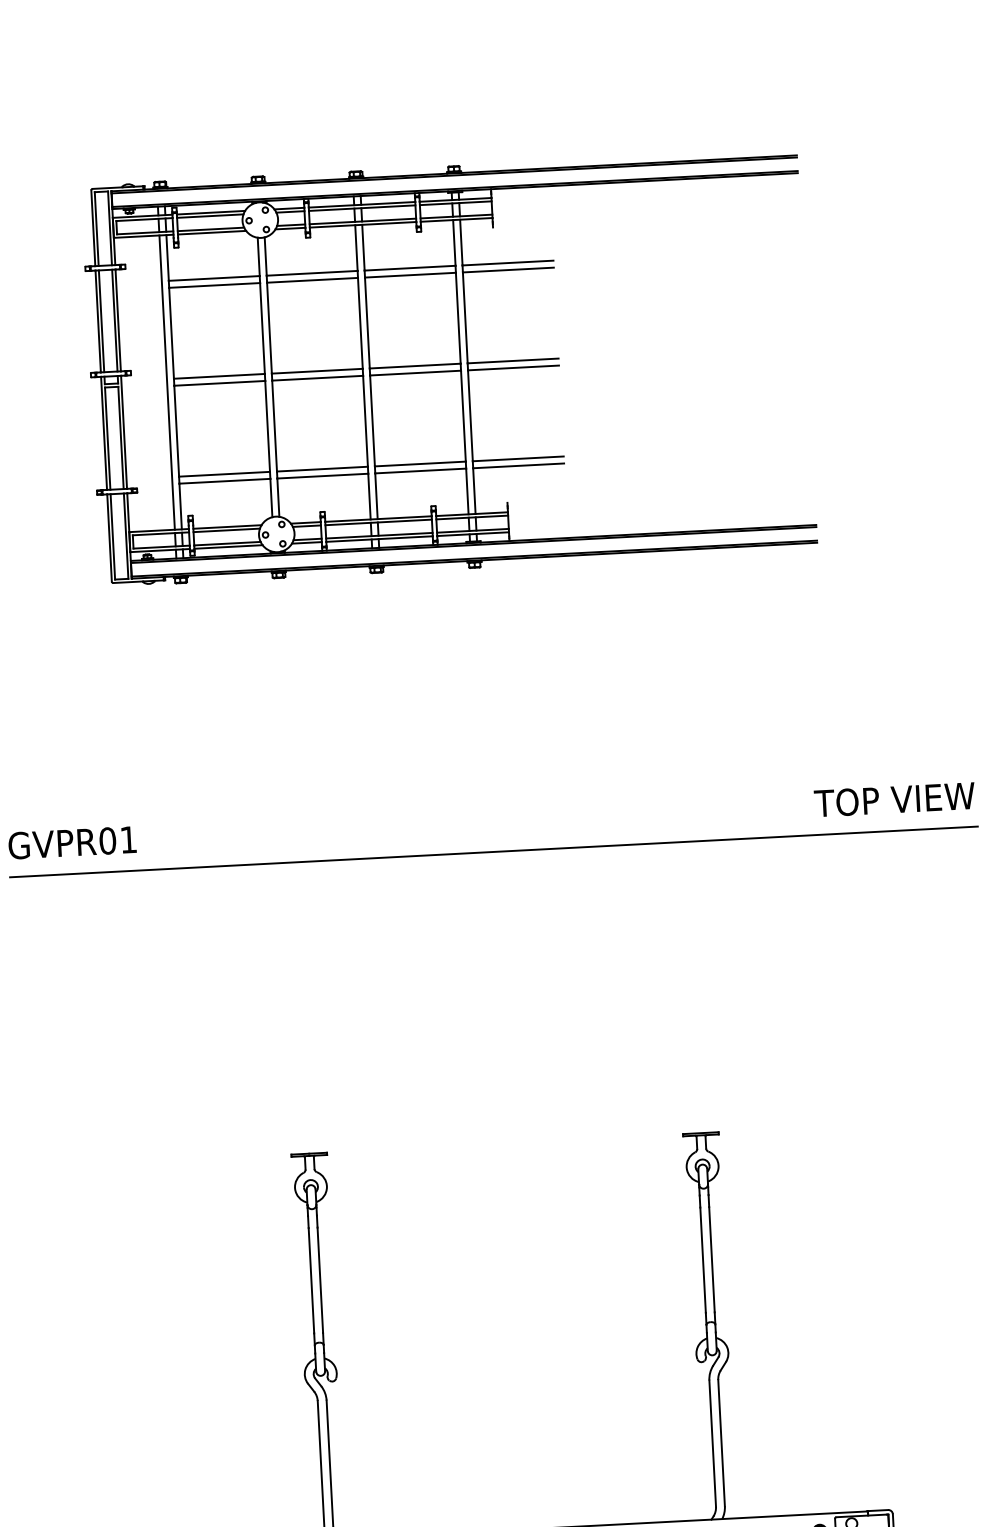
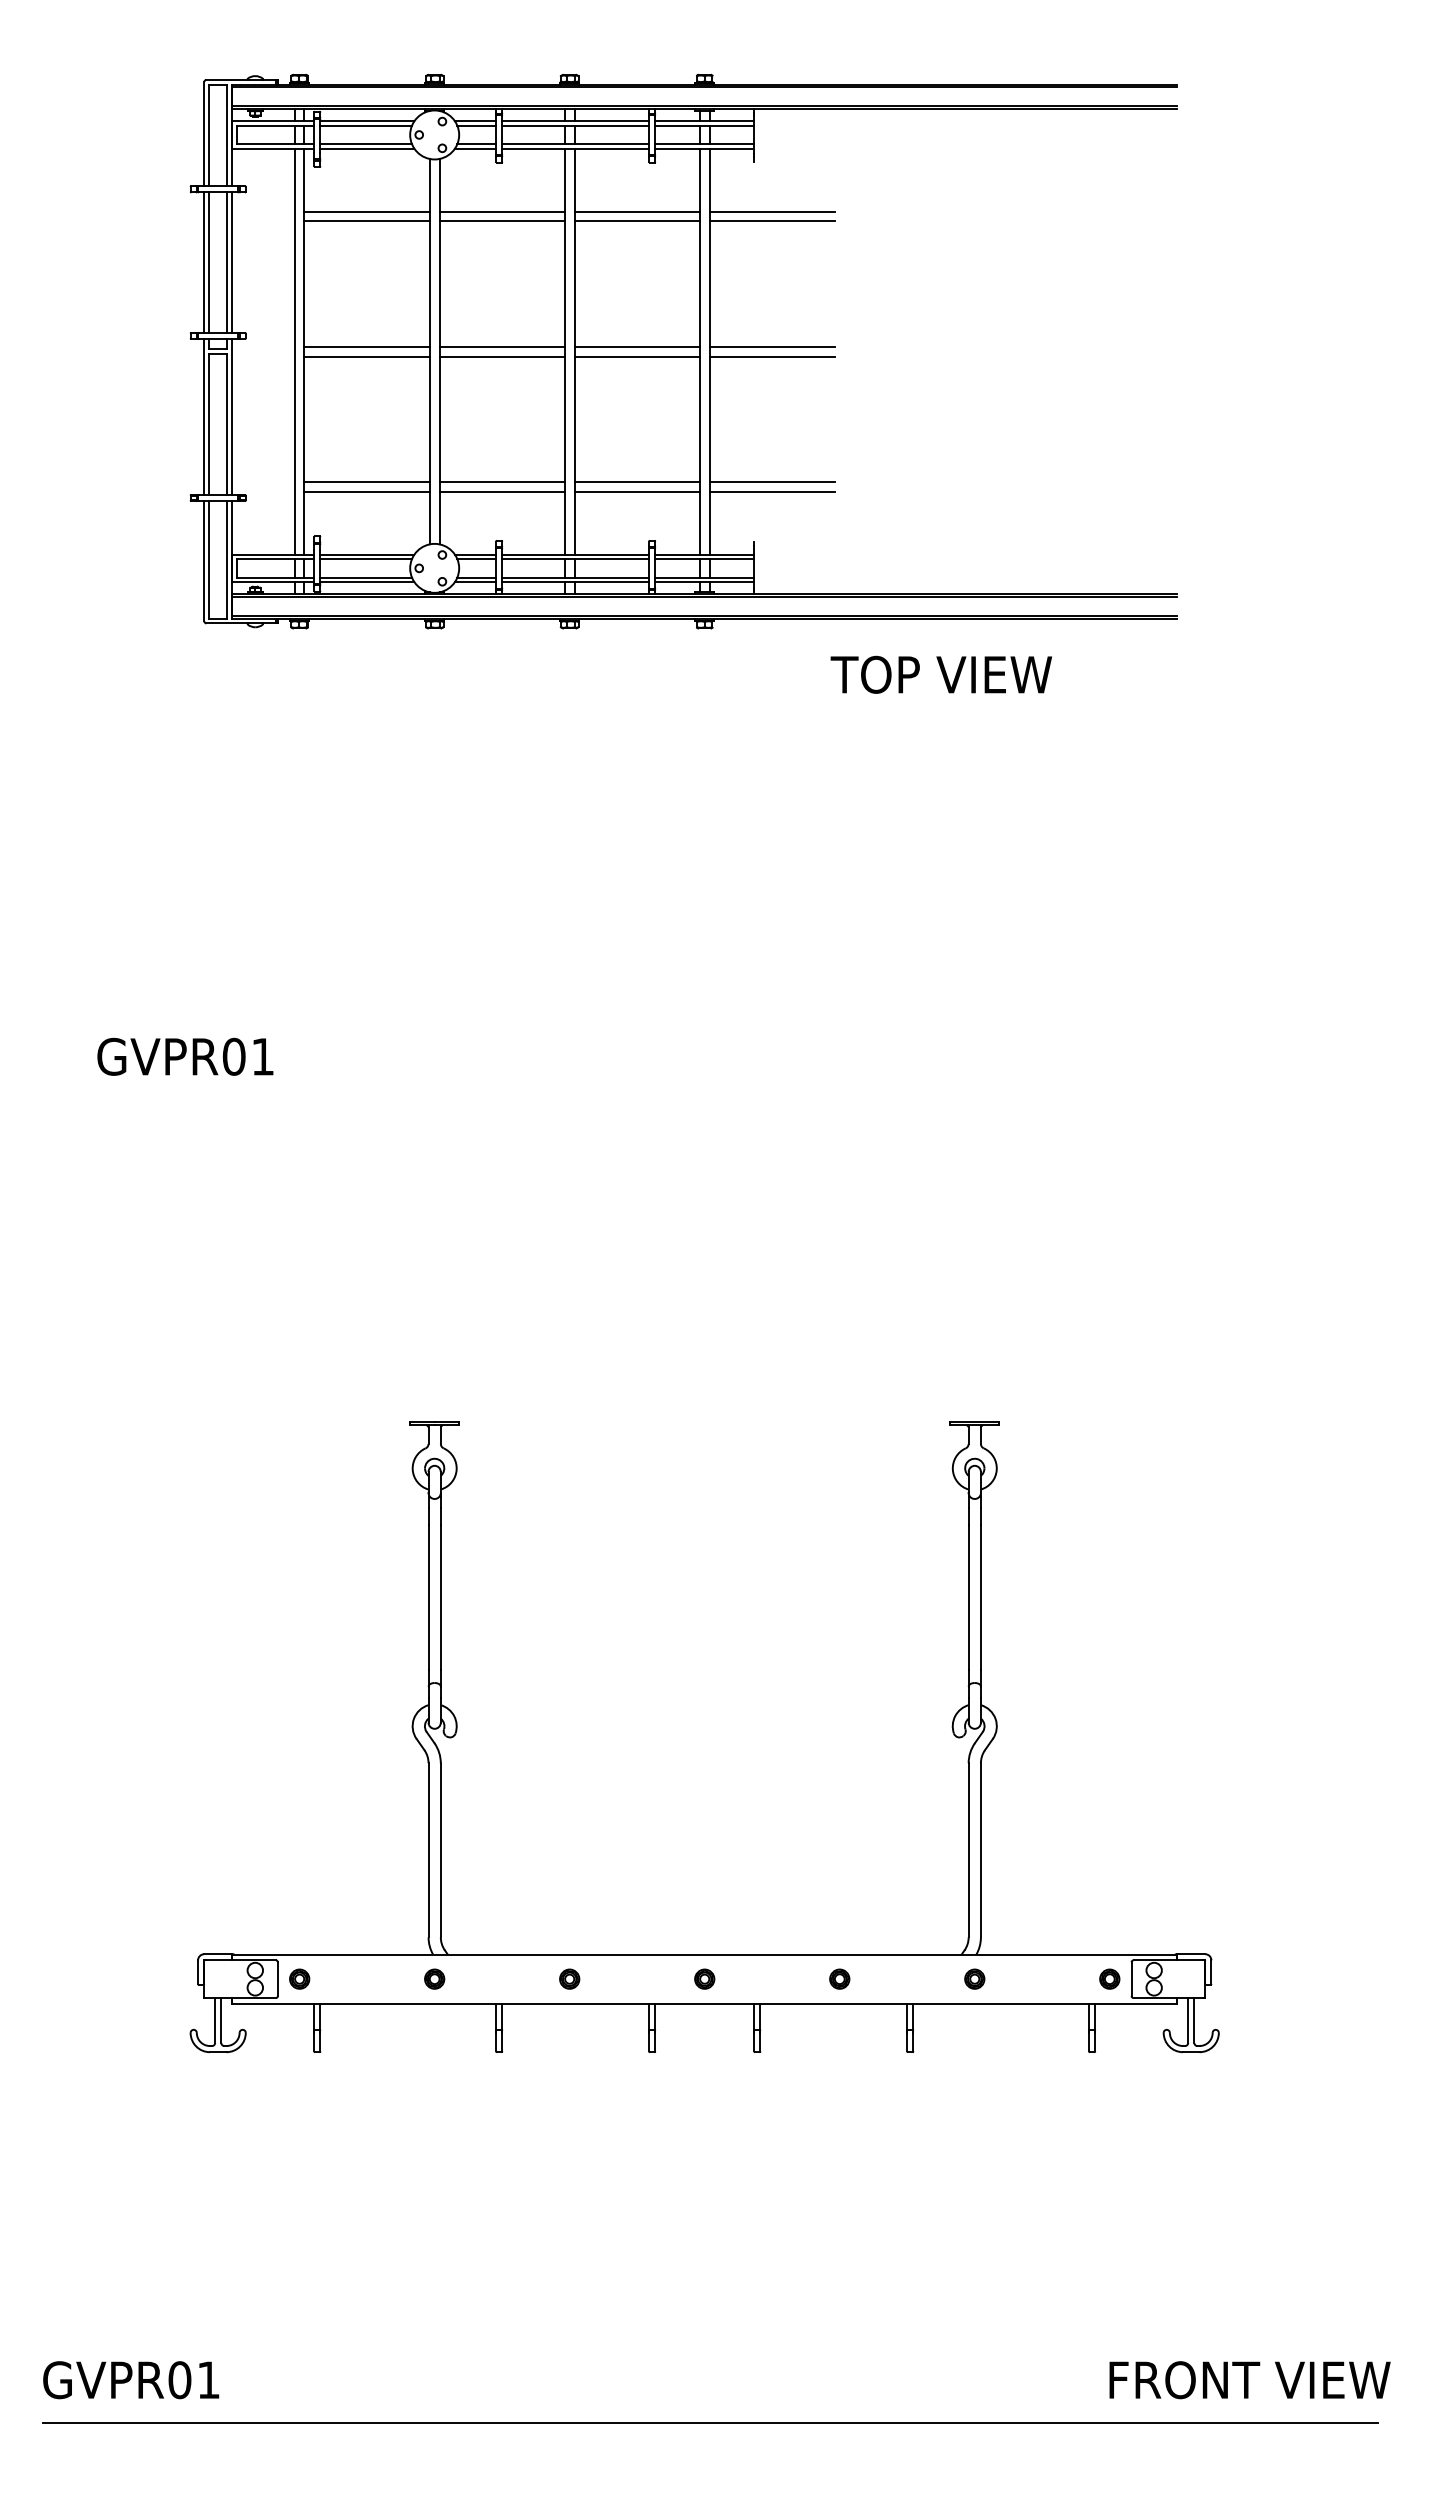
text: (894, 799) -> (941, 674), moved
text: (72, 842) -> (185, 1056), moved
line: (493, 851) -> (710, 1020), removed

